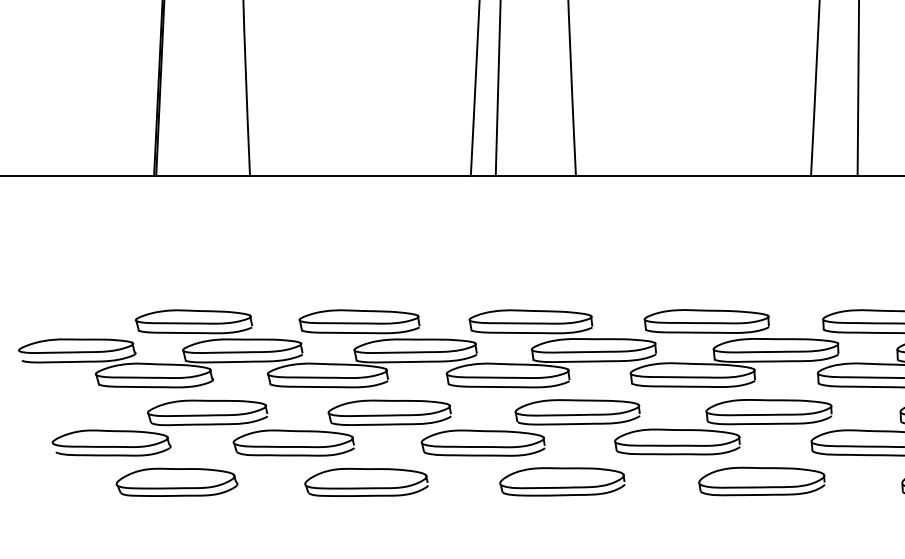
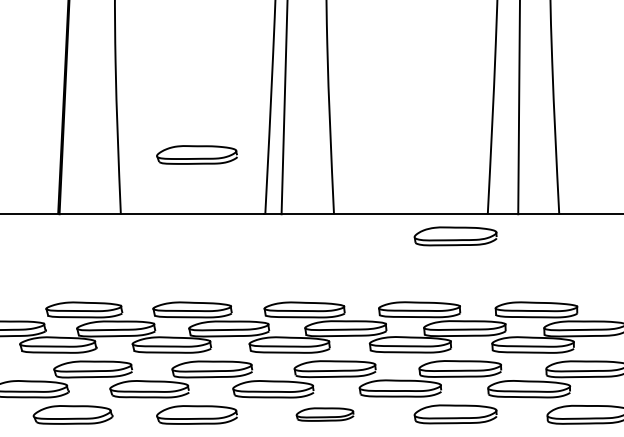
part: (365, 84) -> (196, 154), added
part: (761, 209) -> (455, 236), added
part: (561, 481) -> (324, 414), size x0.7

